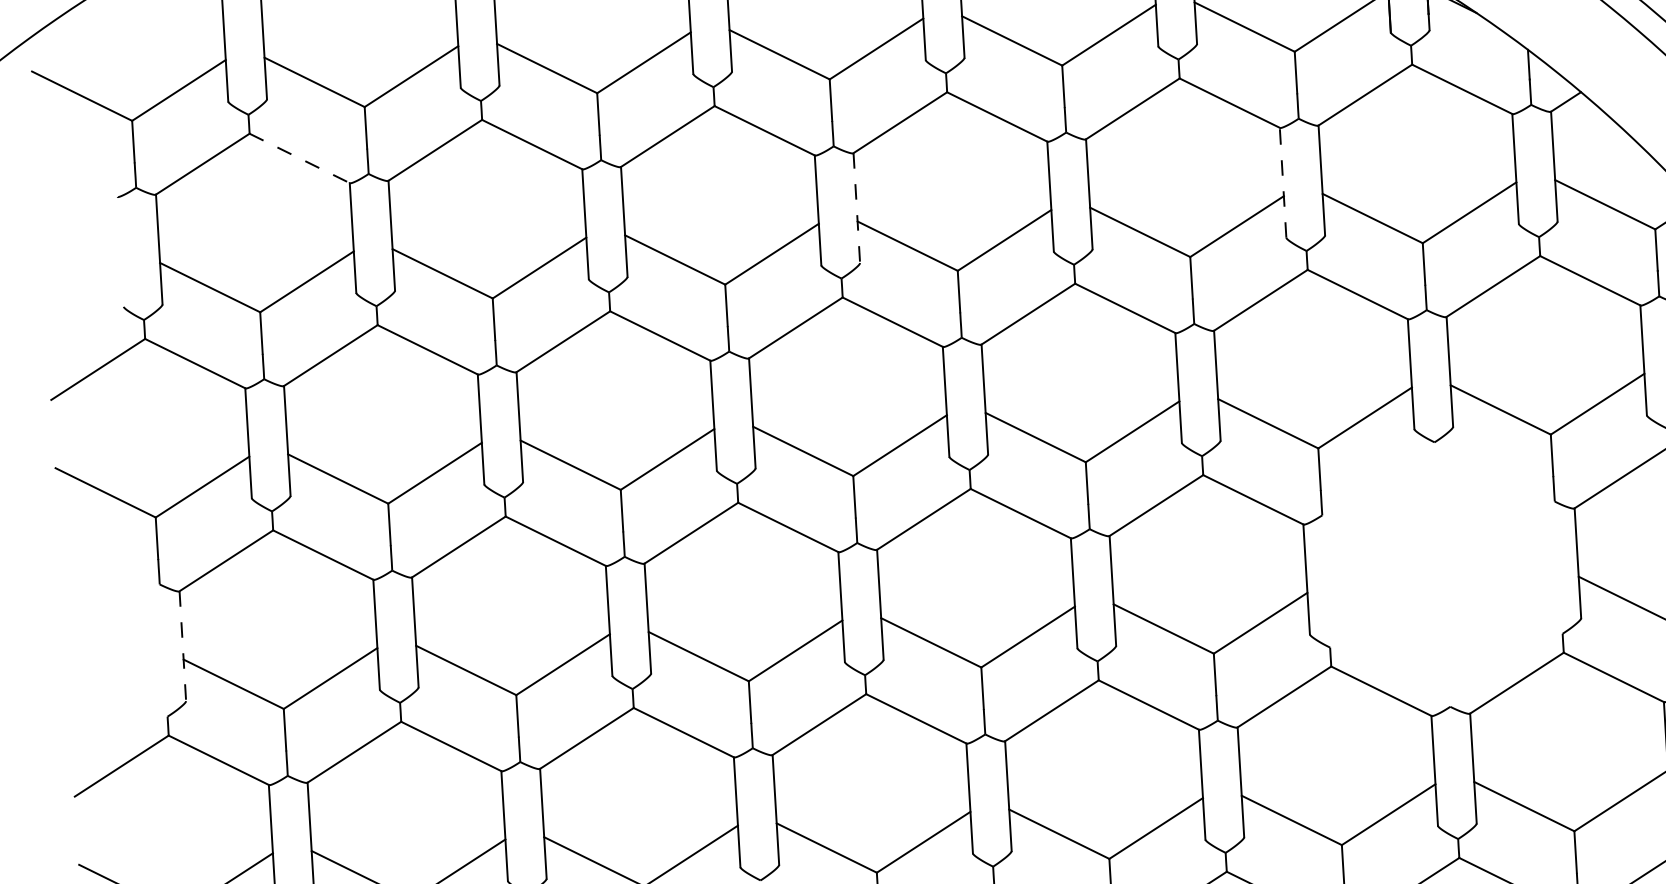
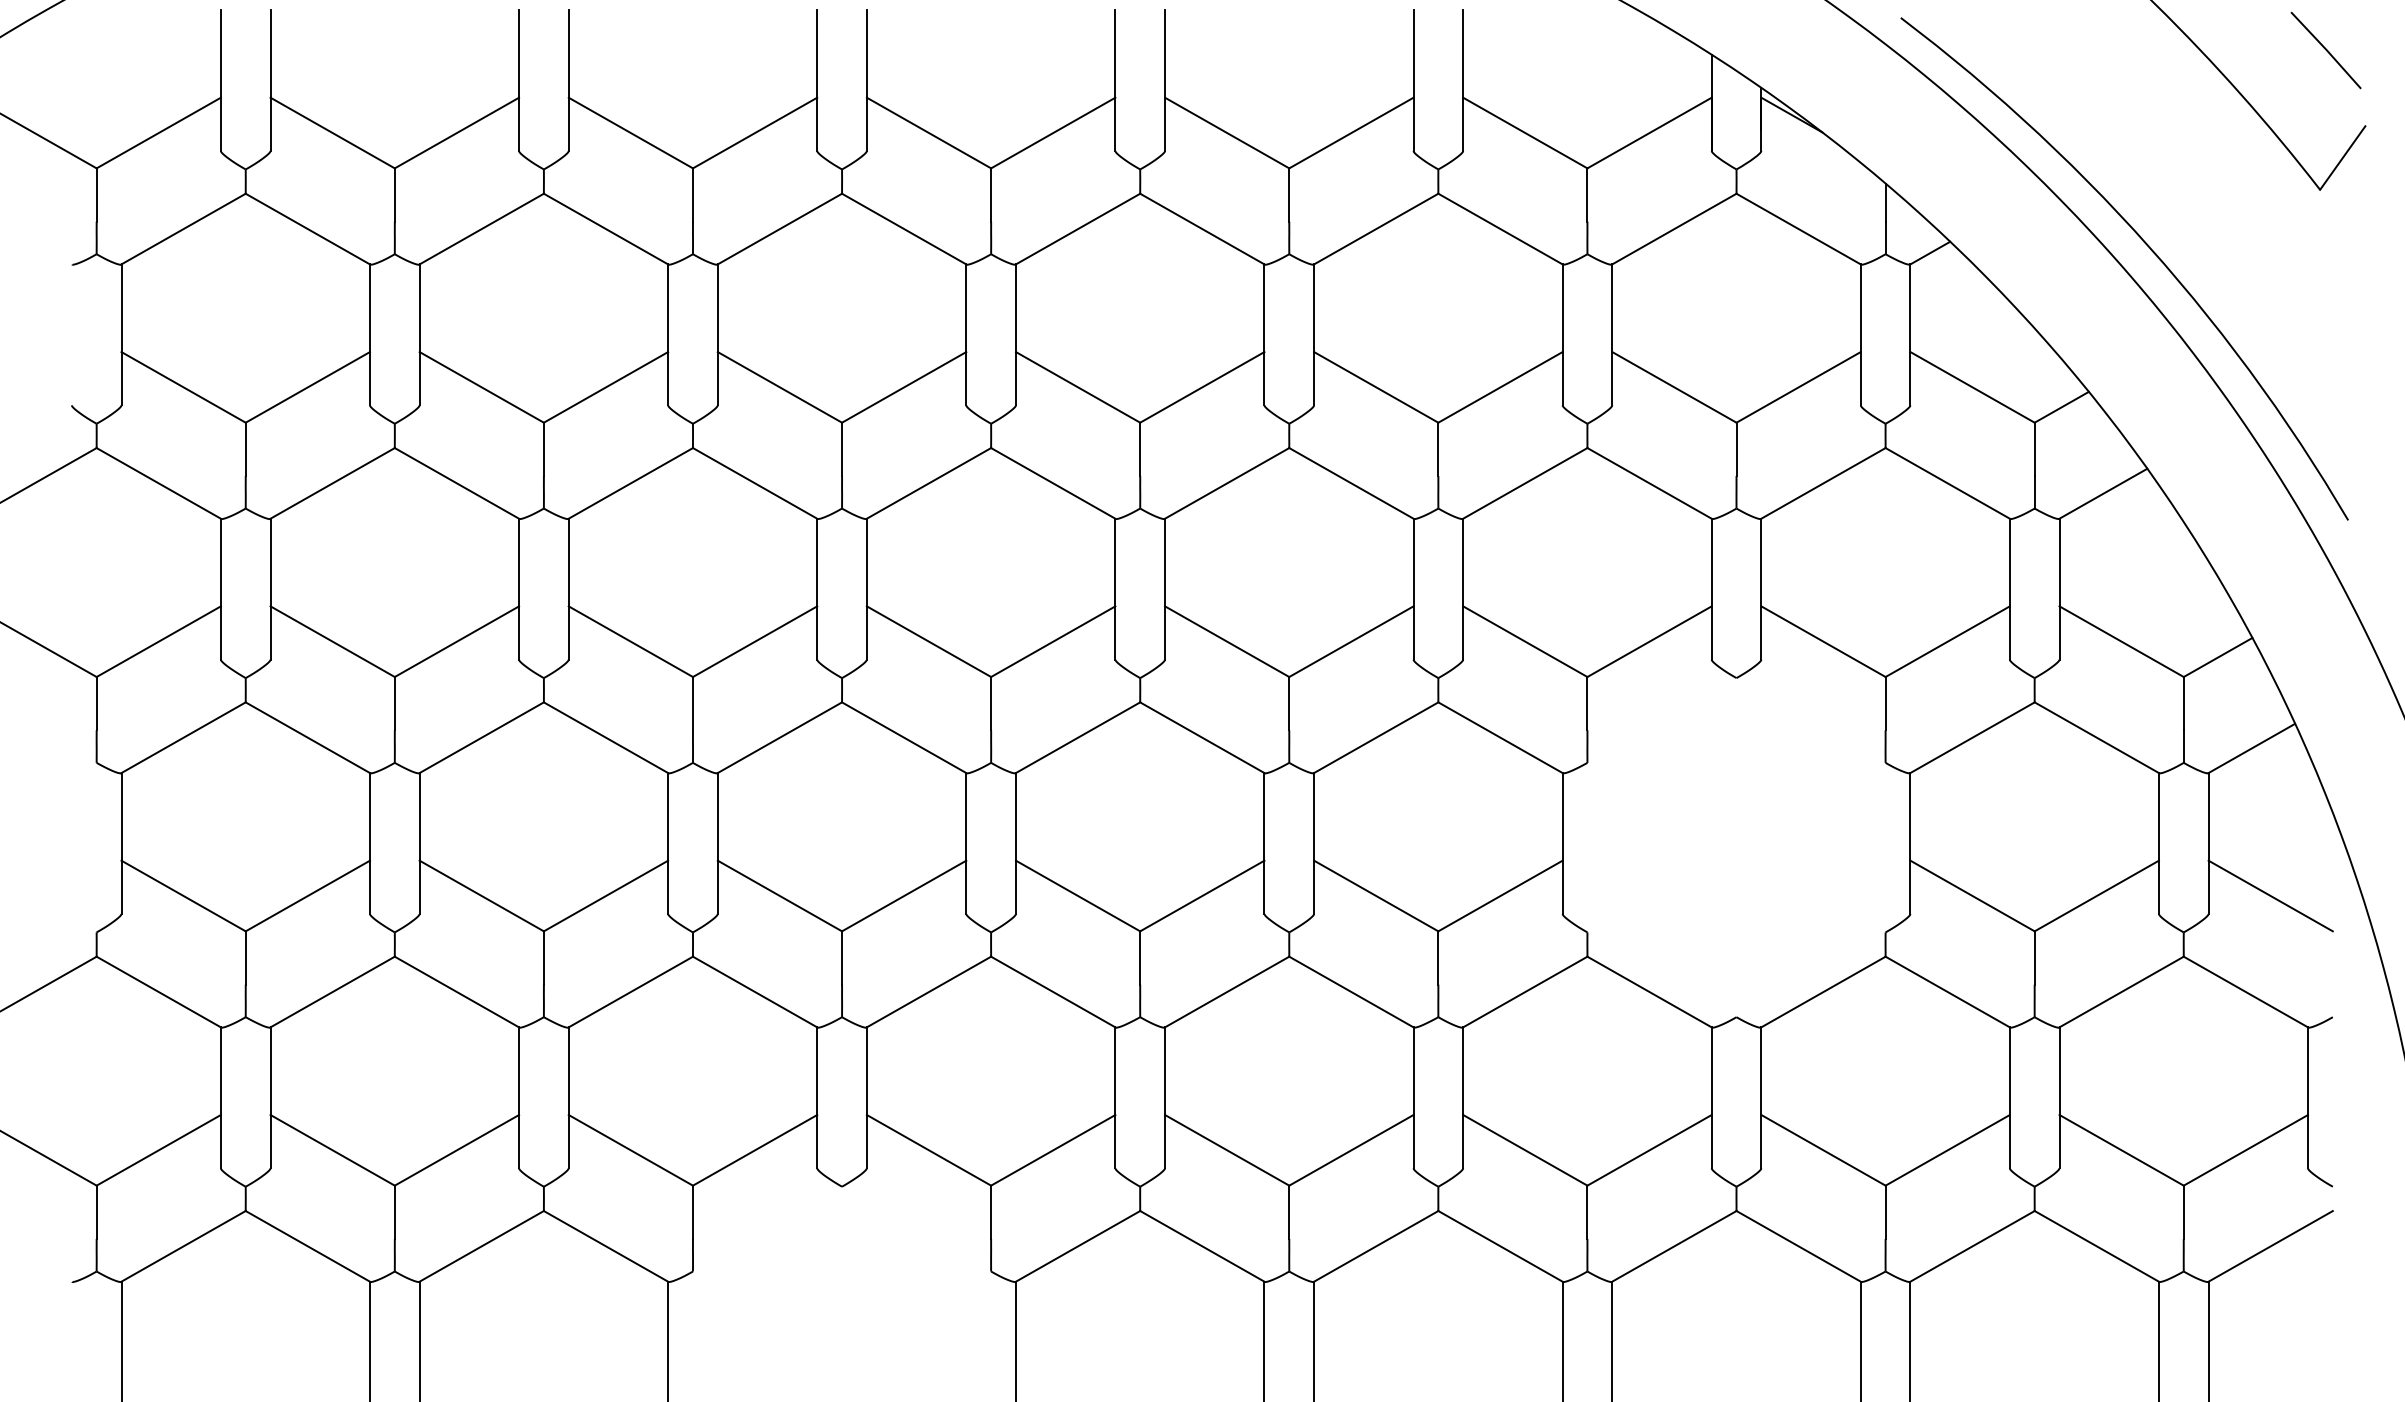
line: (299, 158) -> (307, 229), dashed -> solid
line: (1282, 182) -> (1562, 334), dashed -> solid
line: (856, 208) -> (1015, 335), dashed -> solid
line: (182, 646) -> (121, 844), dashed -> solid

